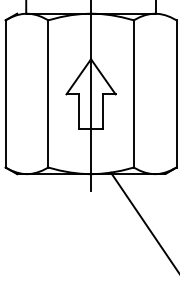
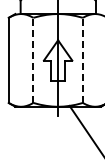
line: (48, 94) -> (33, 60), solid -> dashed
line: (133, 94) -> (82, 60), solid -> dashed

